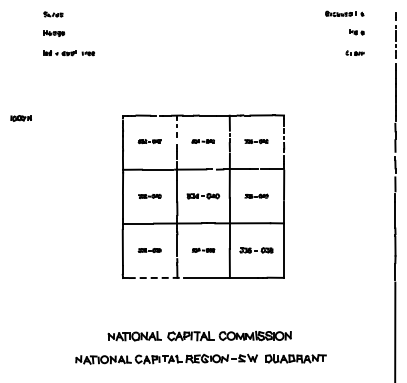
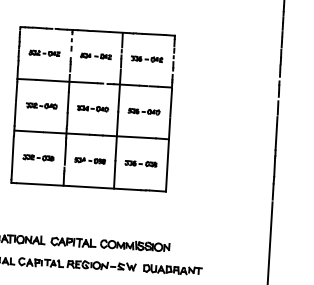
part: (149, 141) -> (44, 53), size x1.43
part: (202, 141) -> (95, 56), size x1.43
part: (256, 141) -> (147, 59), size x1.43
part: (149, 196) -> (41, 106), size x1.43
part: (256, 196) -> (144, 111), size x1.43
part: (149, 250) -> (38, 157), size x1.43
part: (203, 250) -> (90, 160), size x1.43
line: (156, 277) -> (43, 184), dashed -> solid

